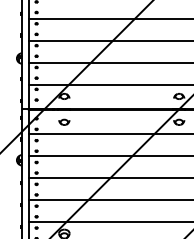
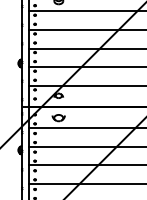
part: (64, 121) -> (58, 117), size x1.4

